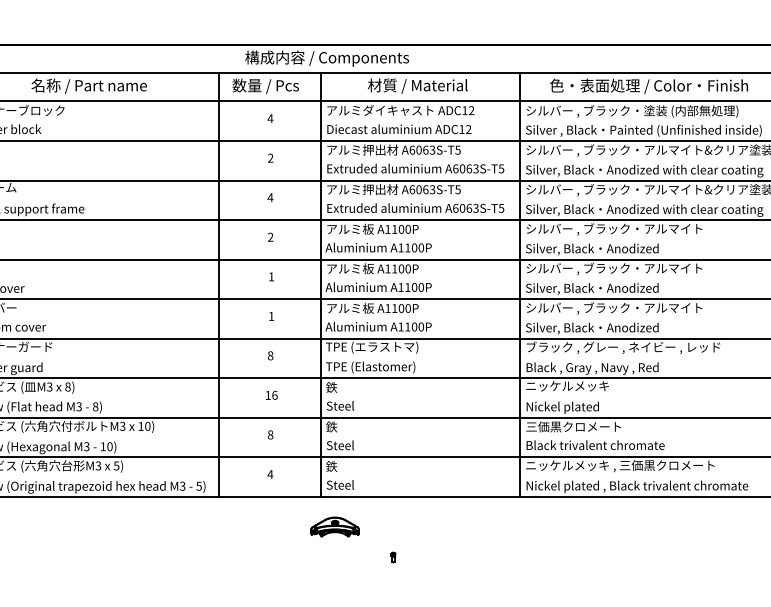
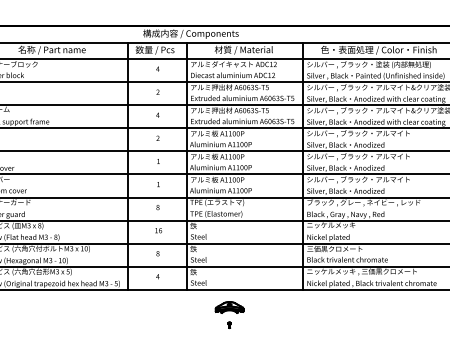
part: (334, 527) -> (229, 307), moved

